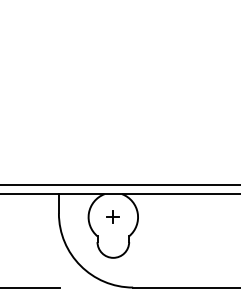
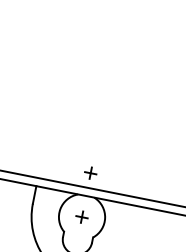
part: (112, 168) -> (90, 172), added

